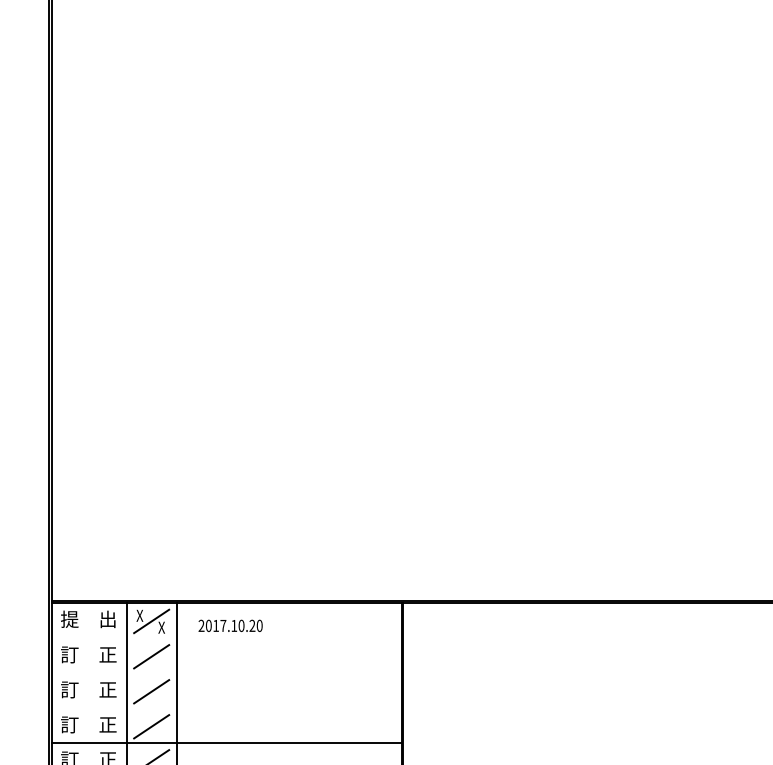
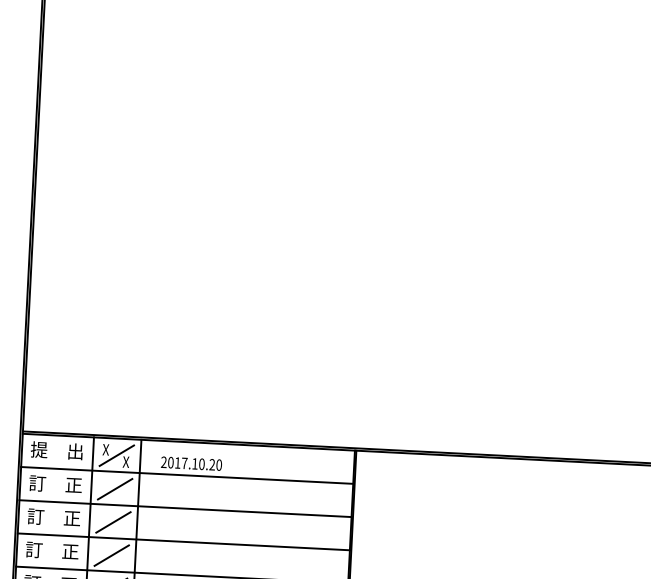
line: (226, 638) -> (187, 475), added
line: (226, 673) -> (185, 508), added
line: (226, 708) -> (183, 541), added

